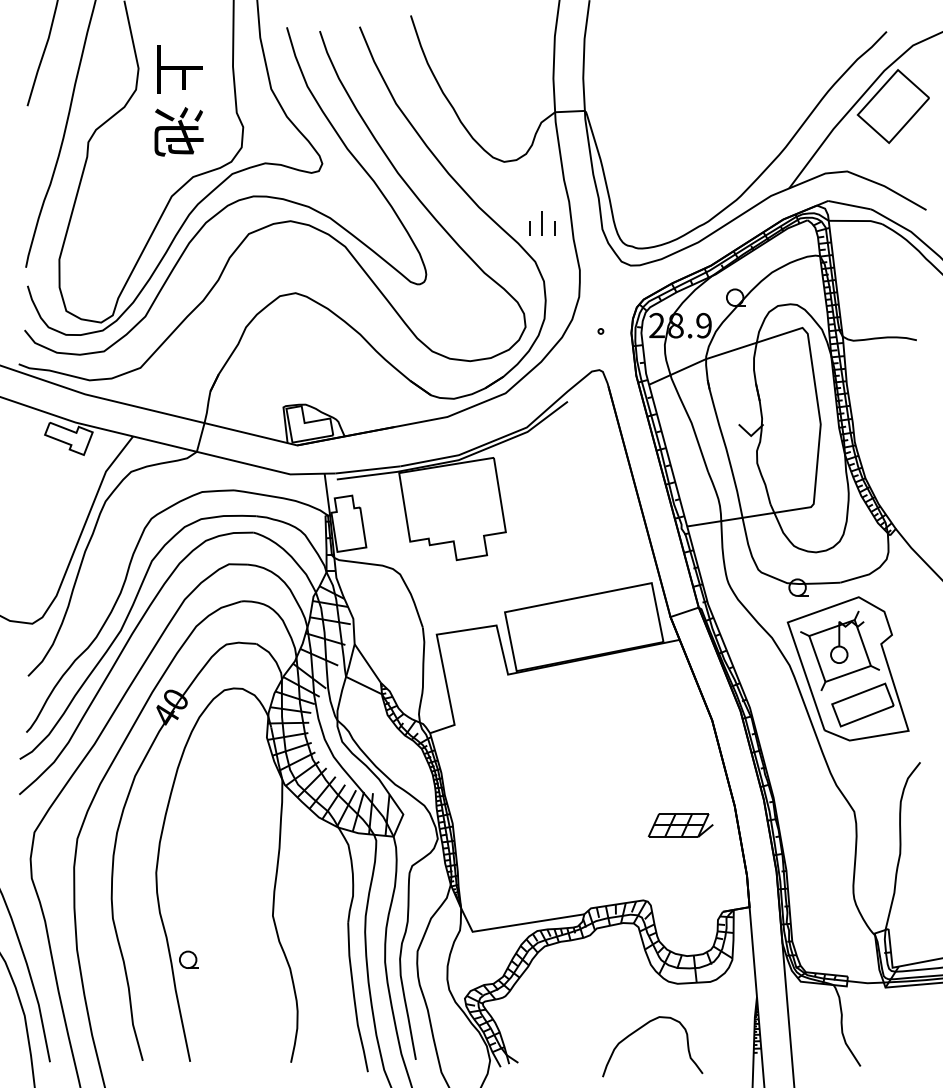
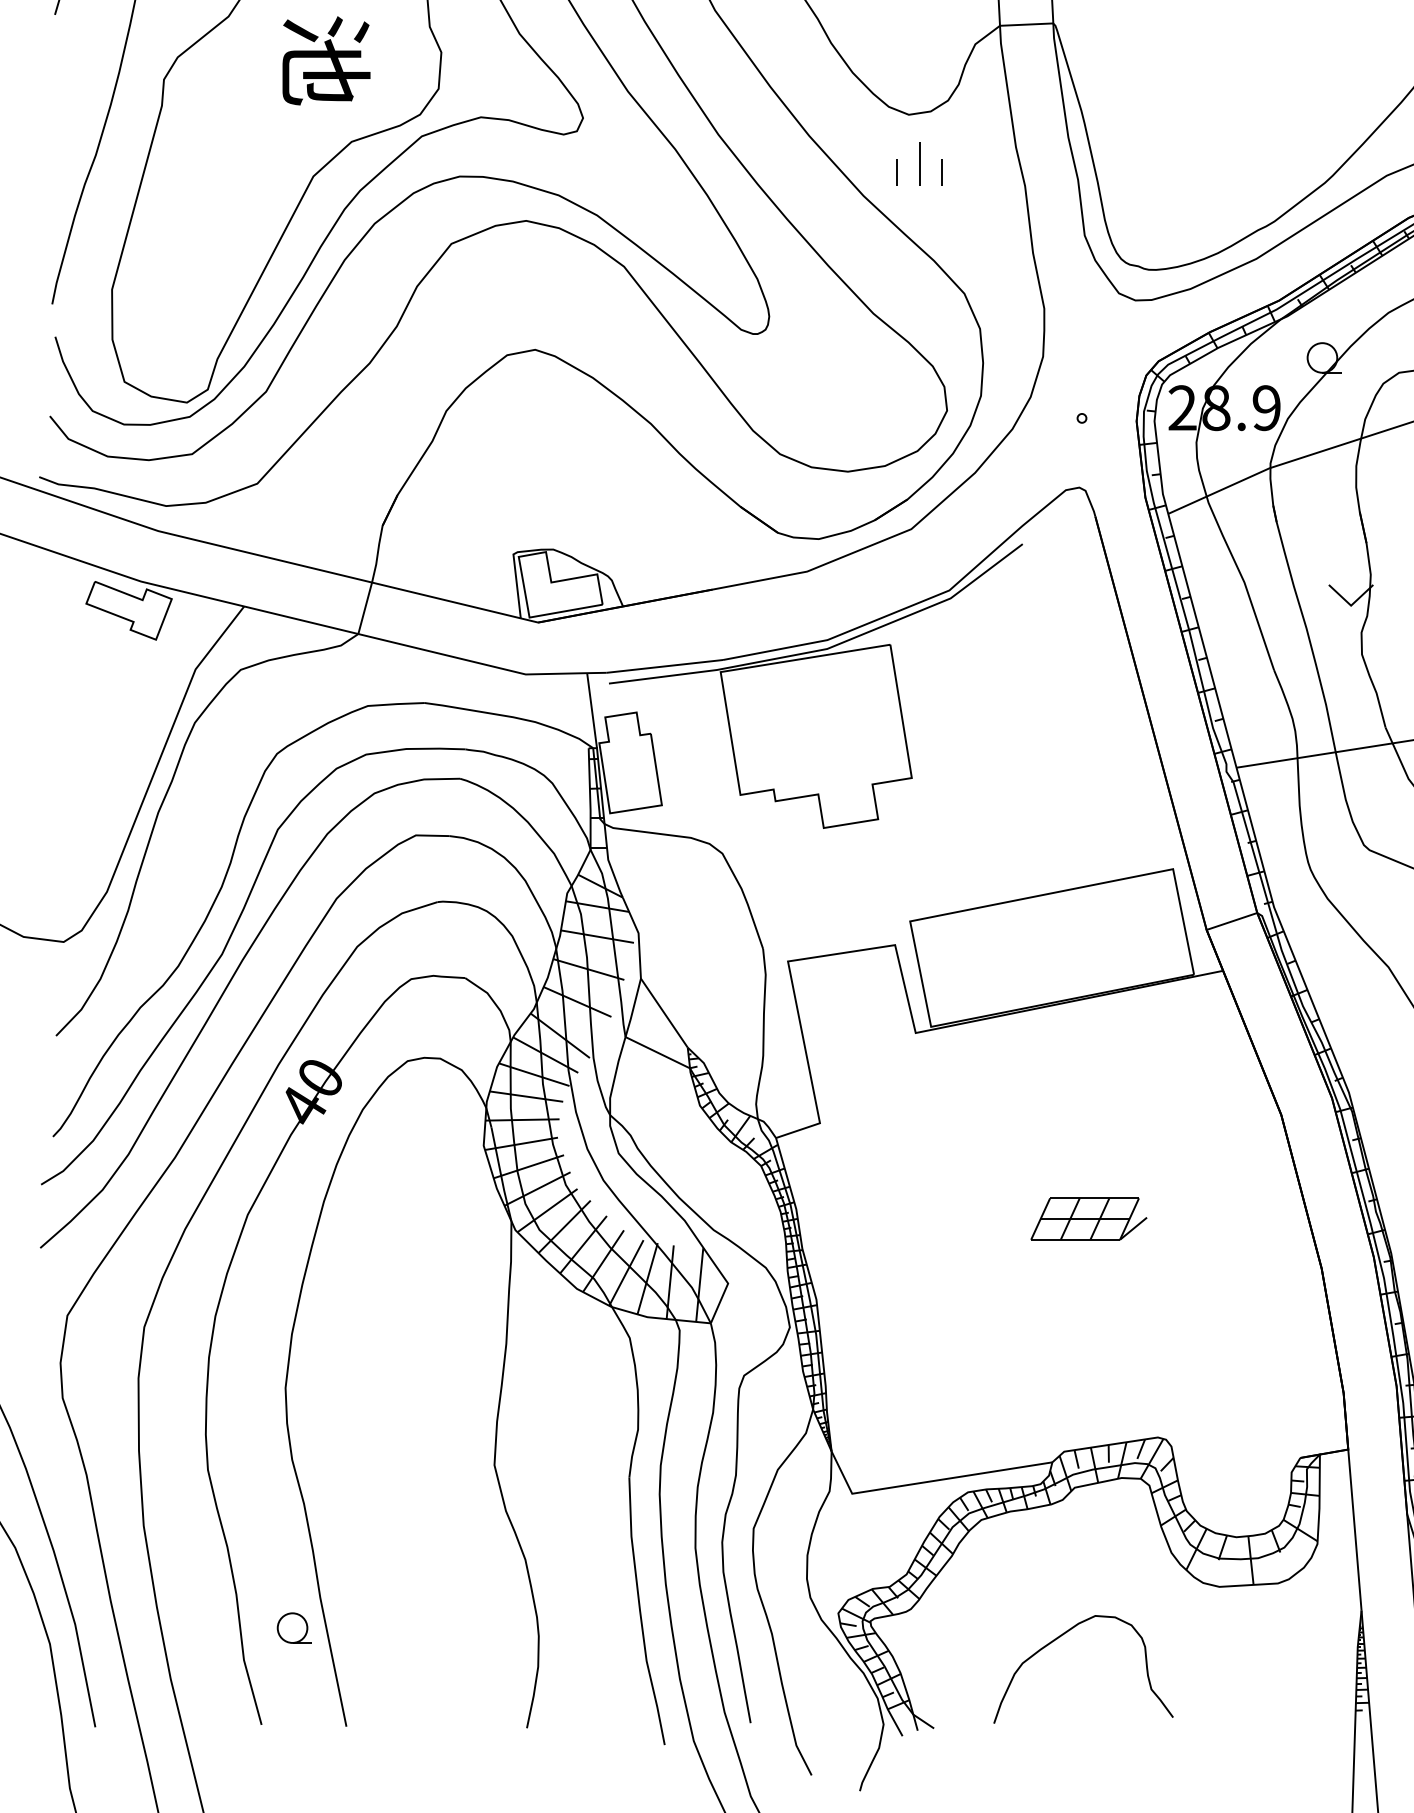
part: (542, 223) -> (920, 164), moved
part: (680, 825) -> (1088, 1219), moved
part: (188, 959) -> (293, 1627), moved
curve: (641, 1028) -> (1063, 1636), moved

